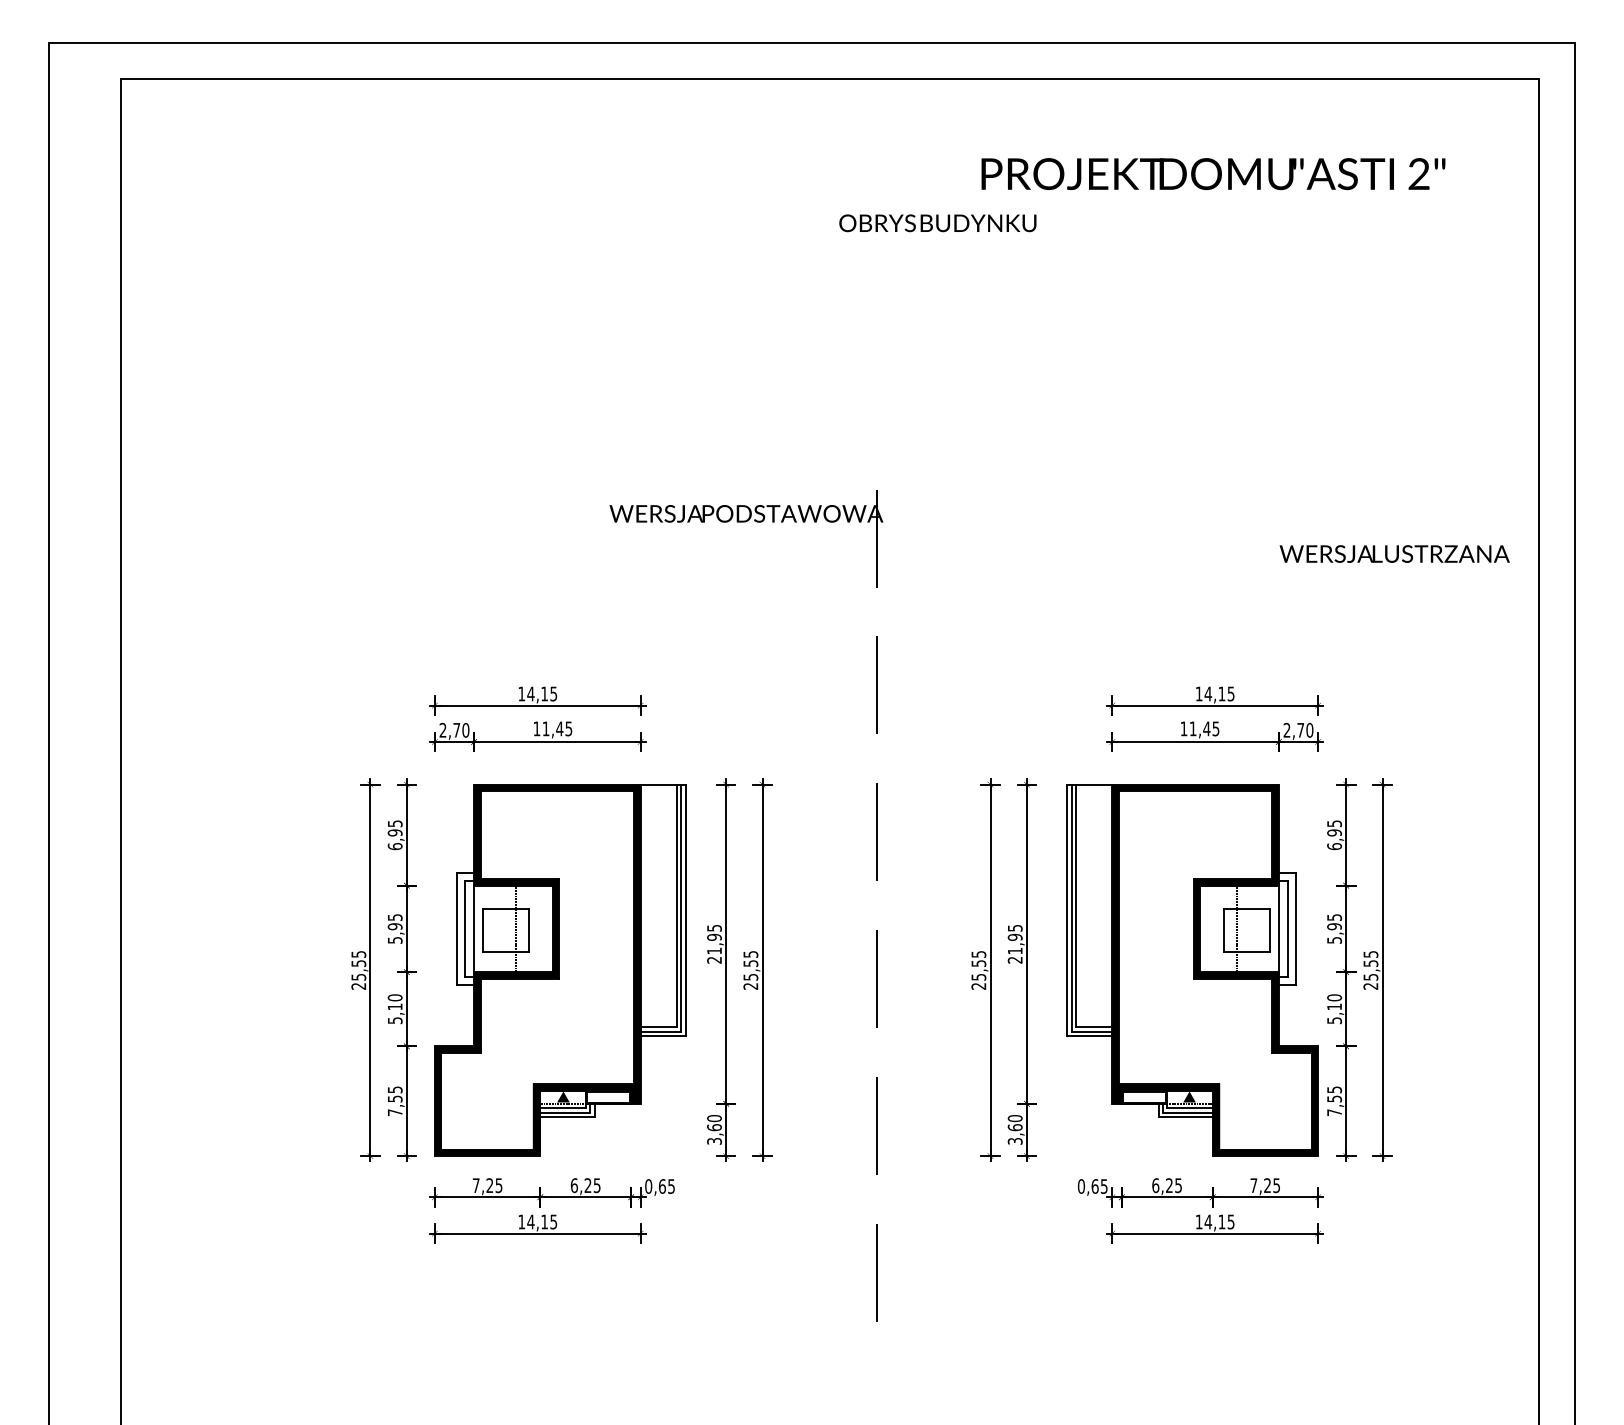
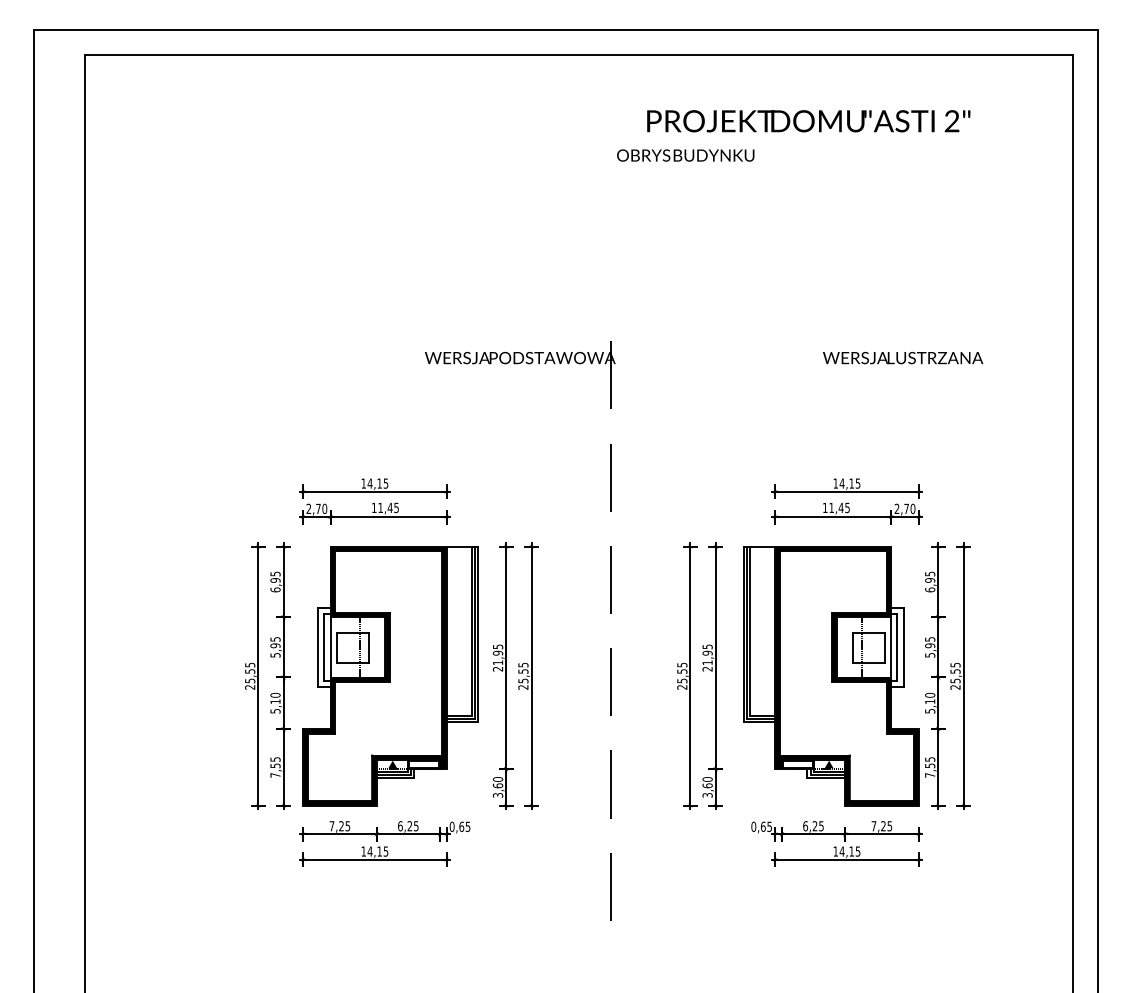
text: (1213, 174) -> (808, 121), moved
text: (937, 223) -> (685, 155), moved
text: (1395, 554) -> (903, 358), moved

